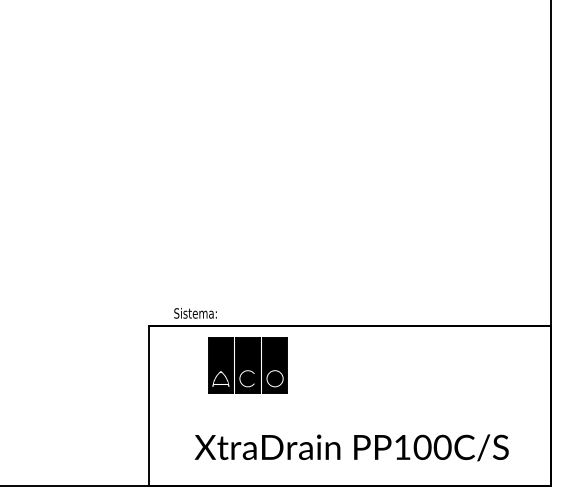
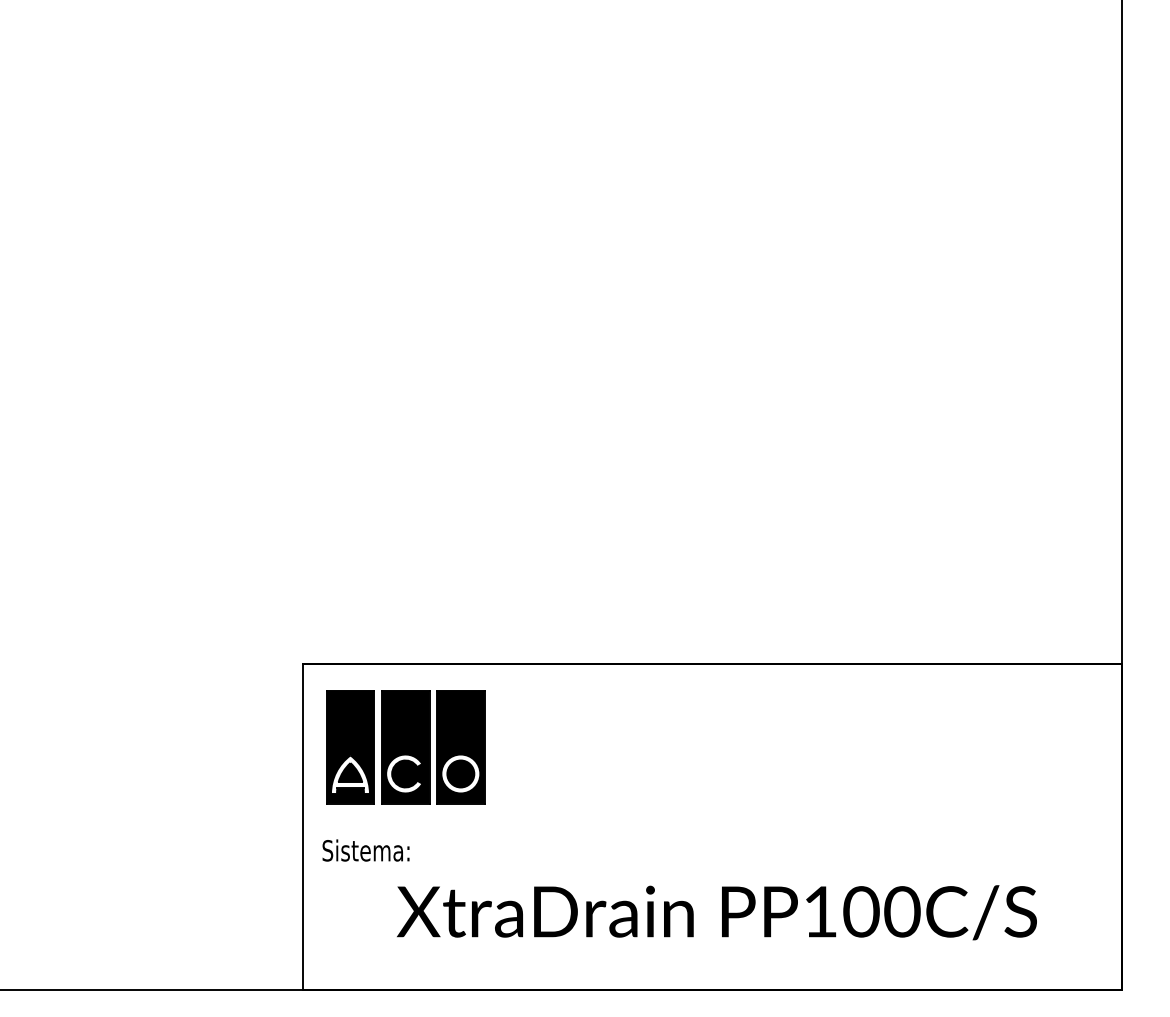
text: (195, 312) -> (365, 848), moved
part: (247, 365) -> (404, 746), moved

